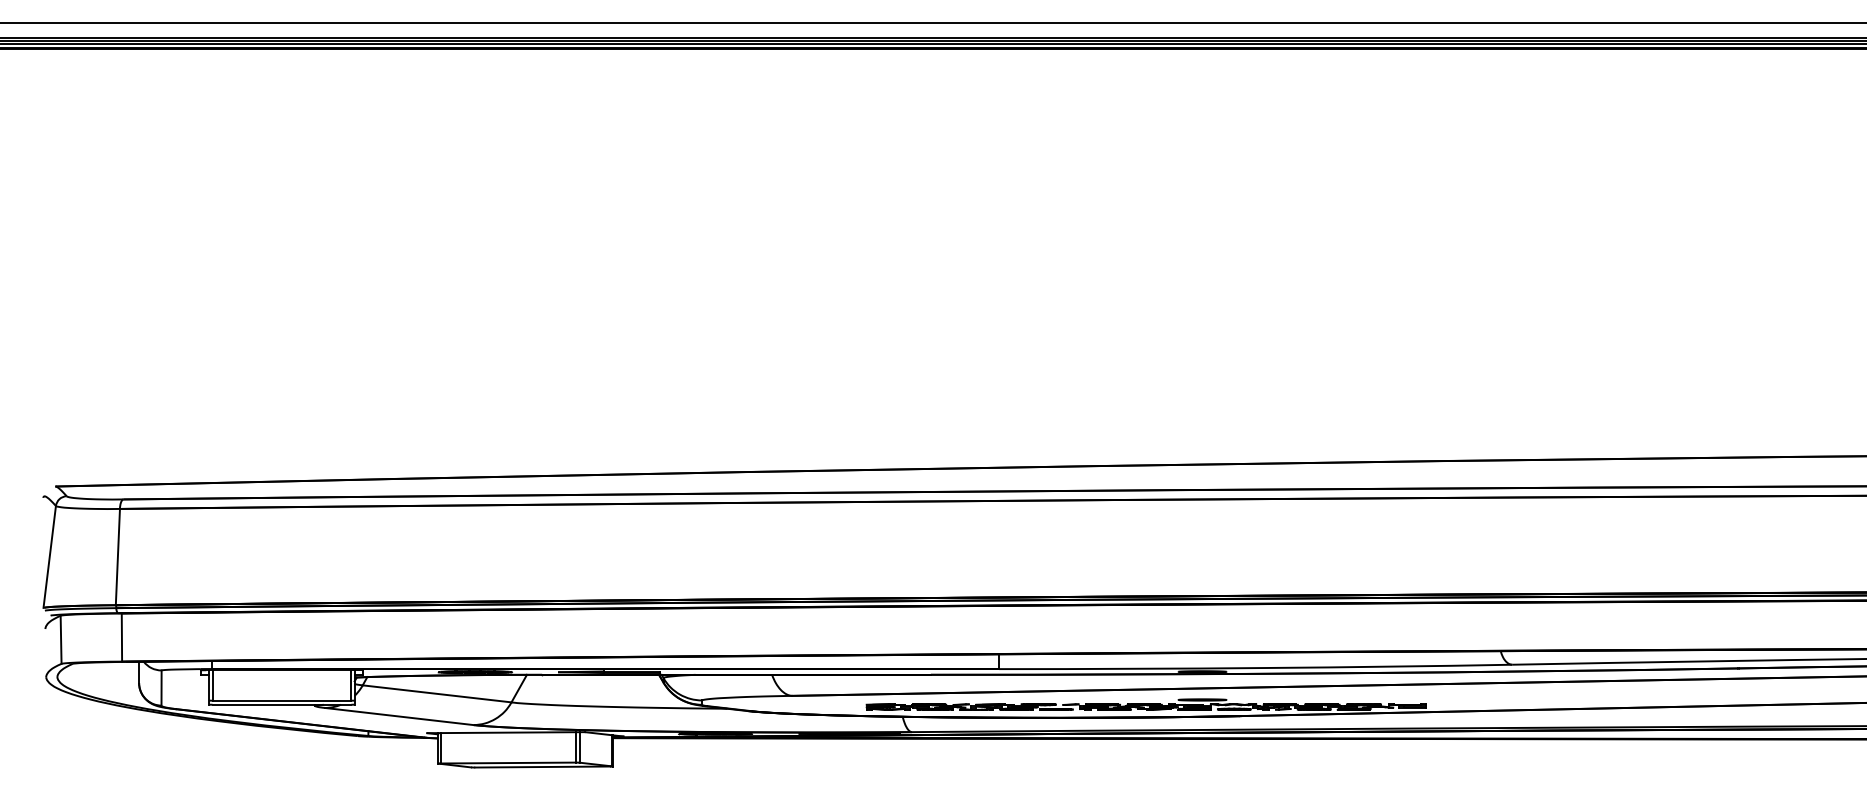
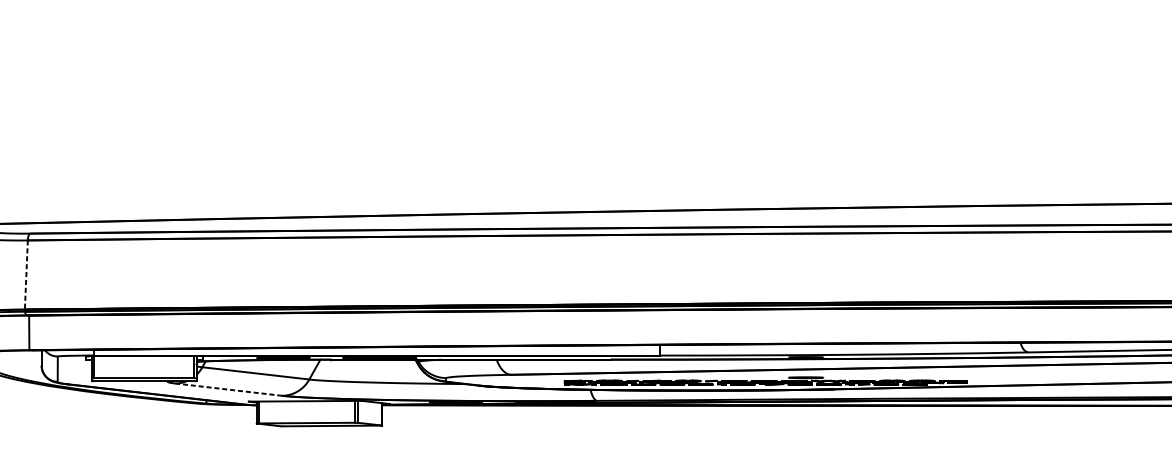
line: (117, 557) -> (26, 275), solid -> dashed
line: (399, 716) -> (228, 389), solid -> dashed

